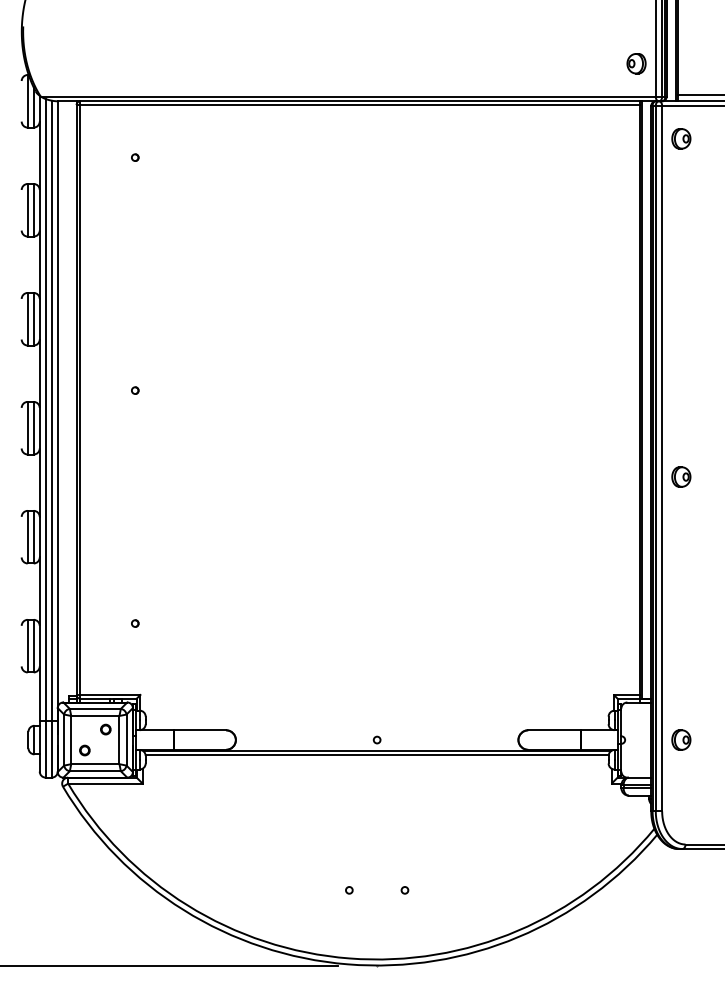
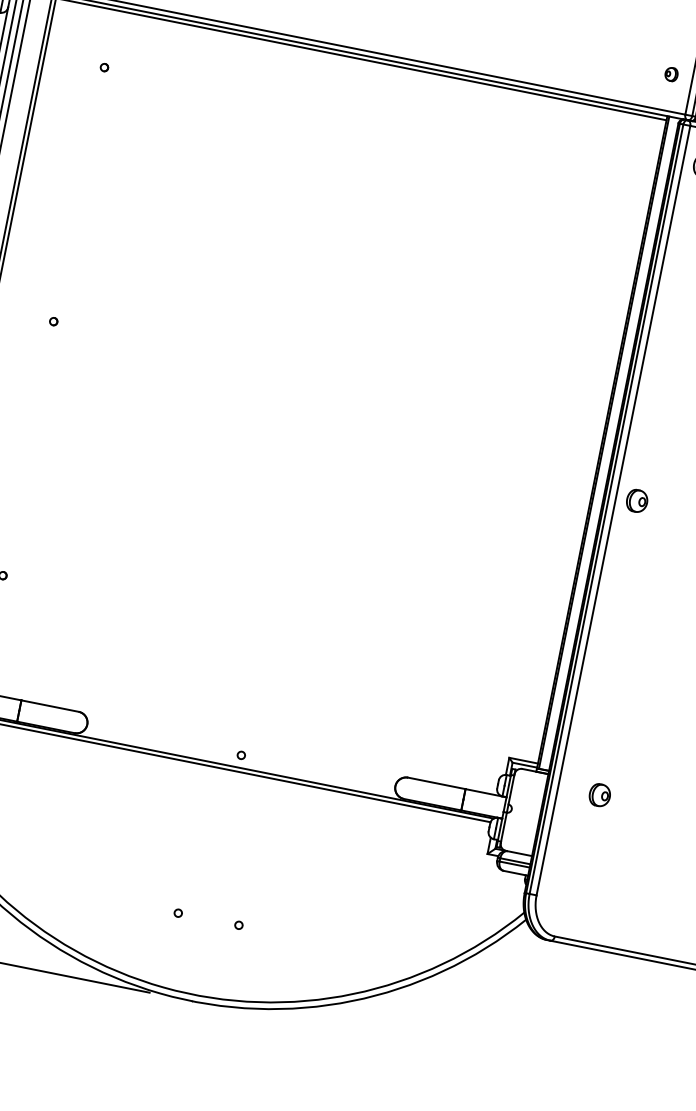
part: (636, 63) -> (671, 74), size x0.6
part: (681, 476) -> (637, 500), moved
part: (681, 739) -> (600, 794), moved

